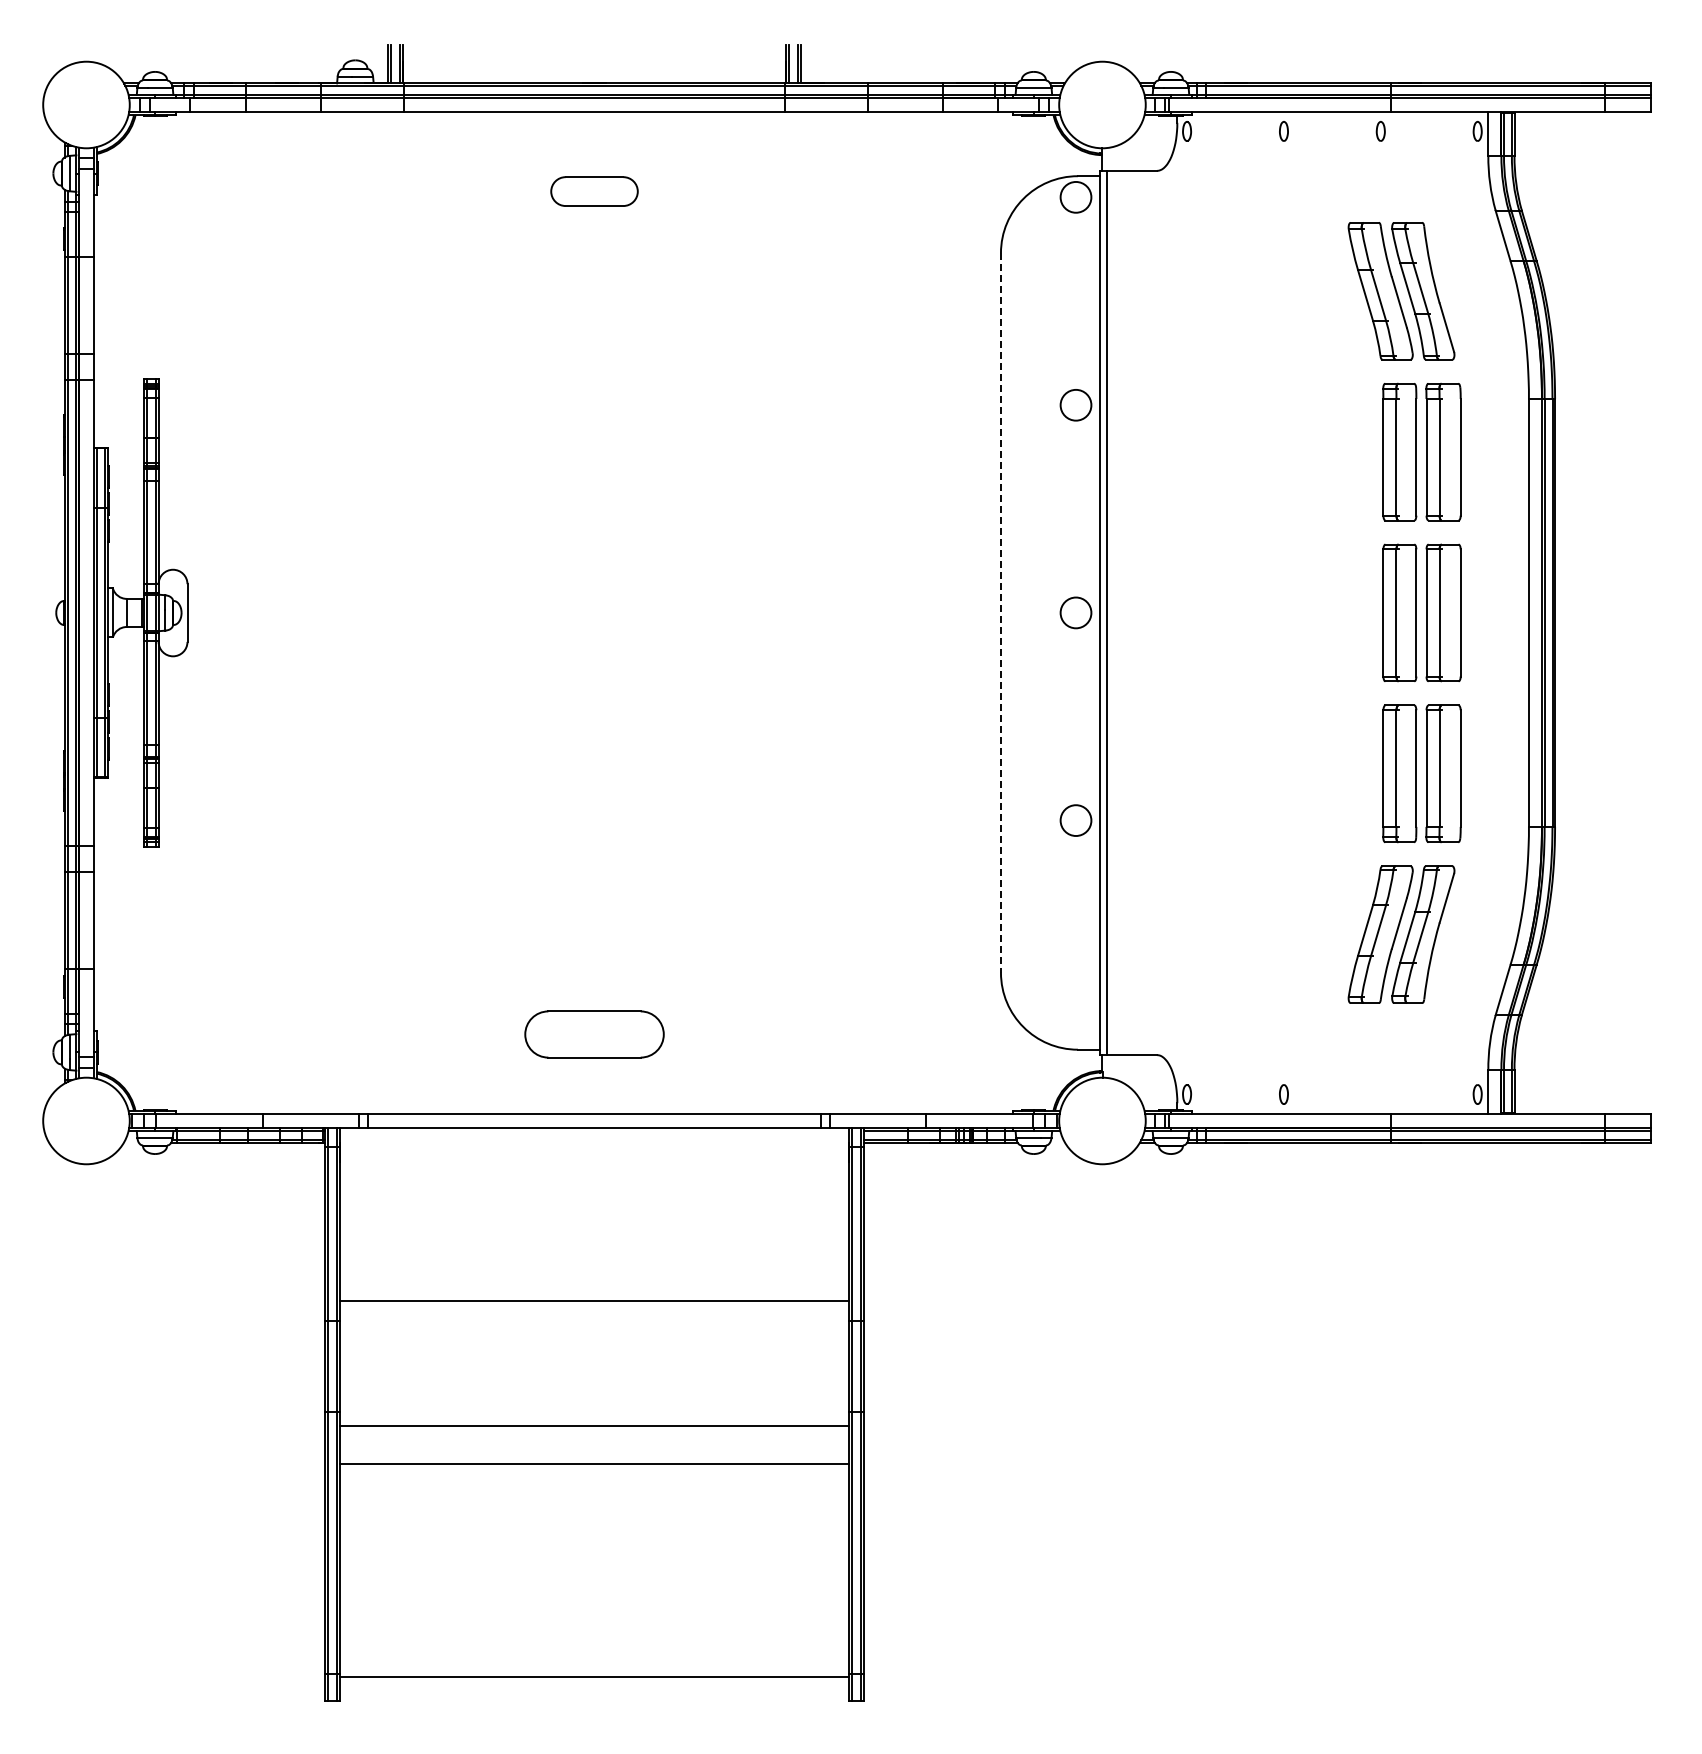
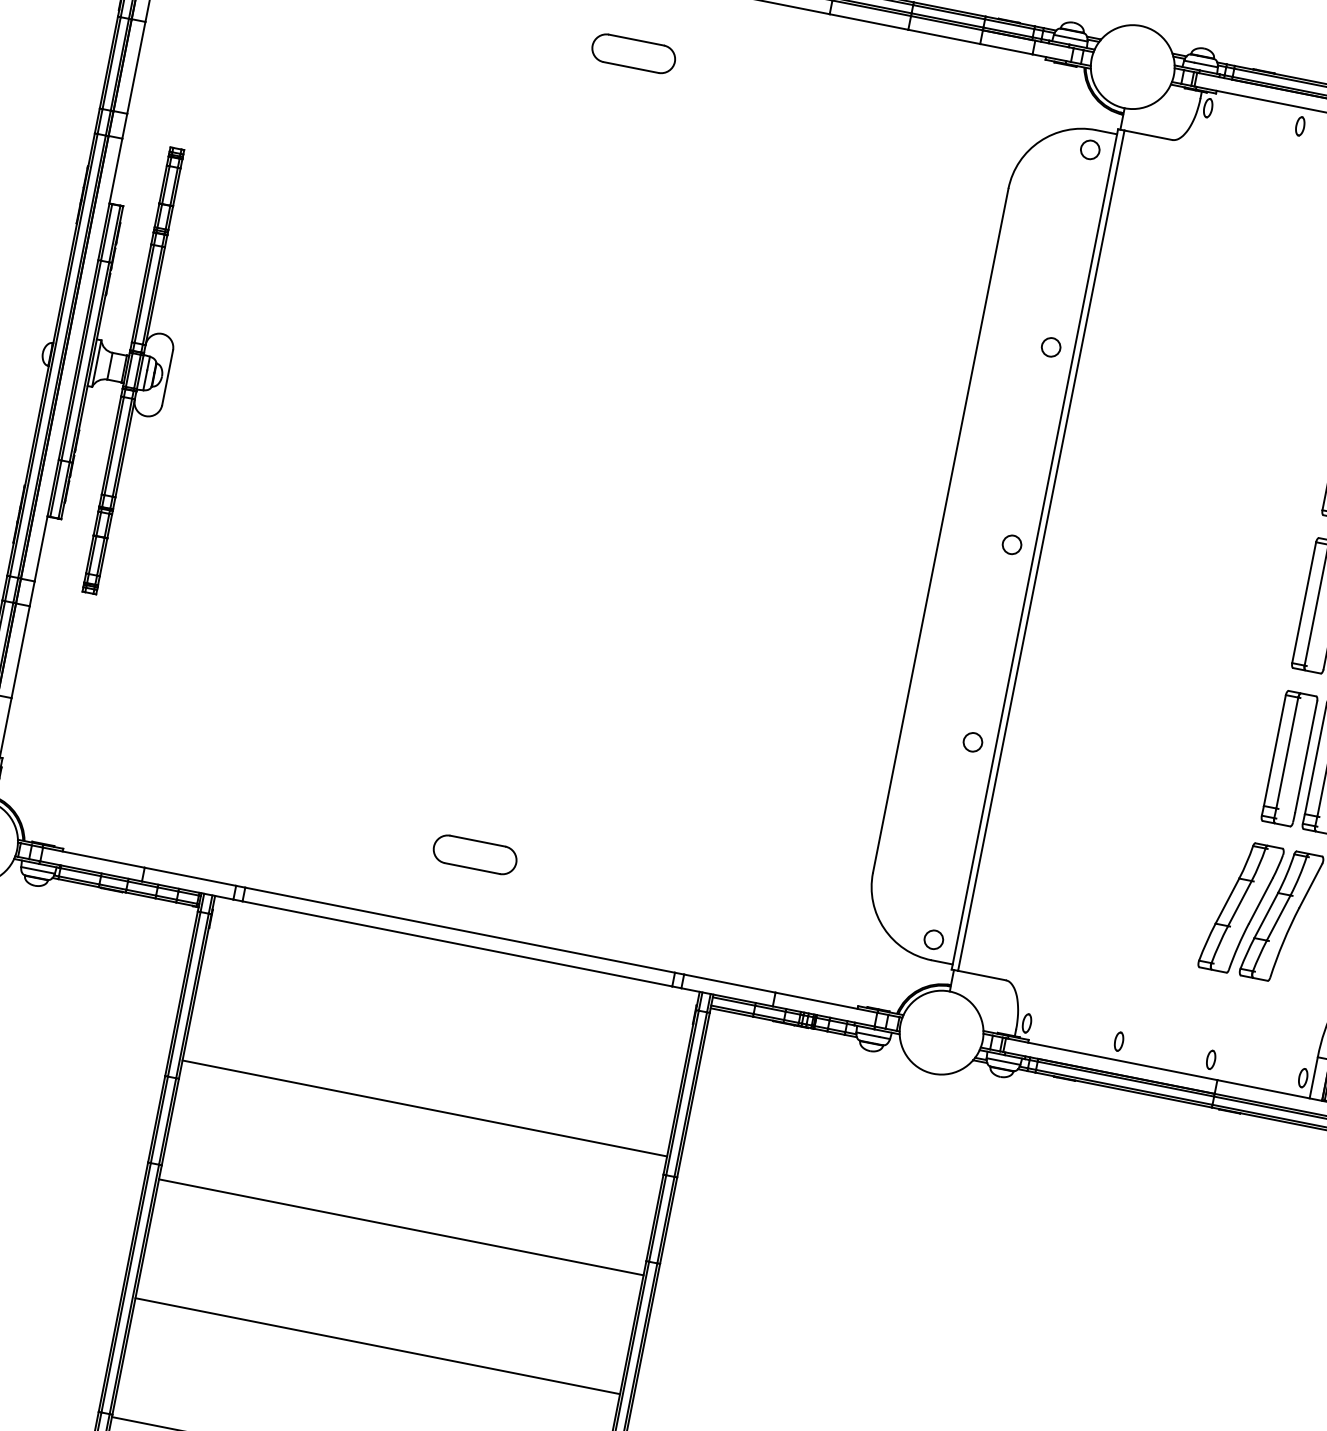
circle: (1075, 196) -> (1089, 148), size x0.62
circle: (1075, 404) -> (1050, 346), size x0.62
line: (1000, 612) -> (940, 530), dashed -> solid
circle: (1075, 612) -> (1011, 544), size x0.62
circle: (1075, 820) -> (972, 742), size x0.62
circle: (1075, 1028) -> (933, 939), added
part: (594, 1034) -> (475, 854), size x0.62
part: (1380, 1094) -> (1210, 1059), added
line: (594, 1464) -> (377, 1346), moved

